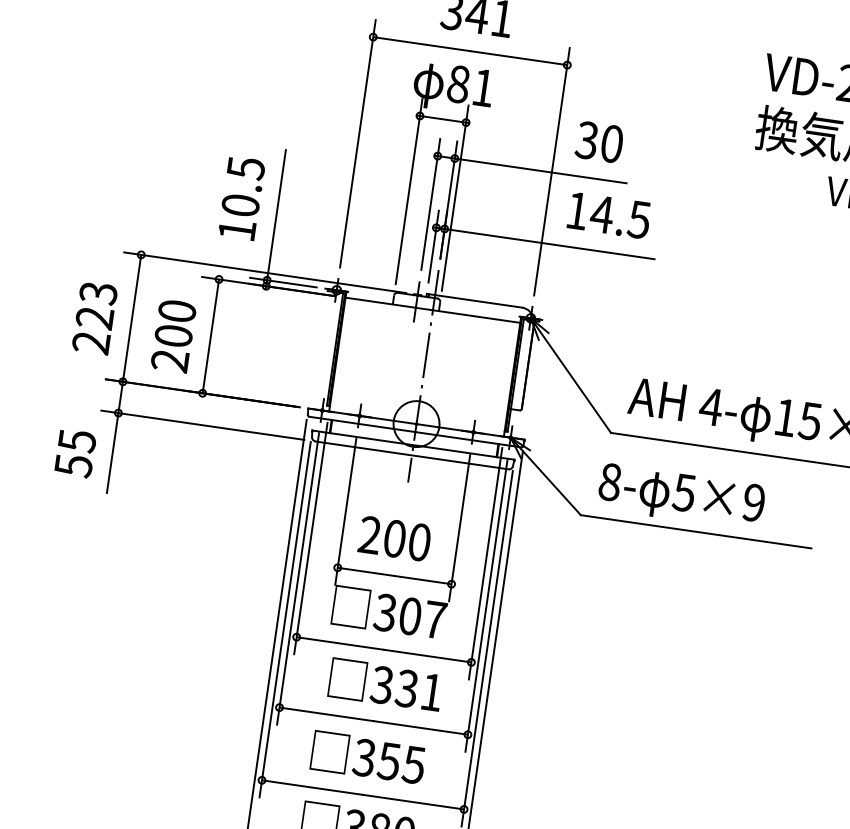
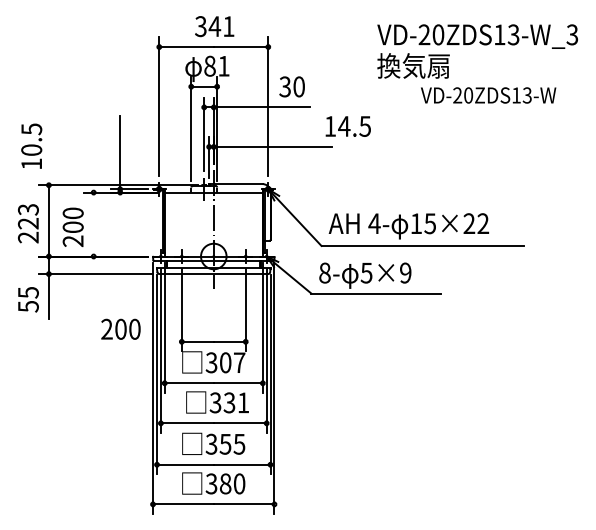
text: (241, 197) -> (31, 145), moved
text: (607, 215) -> (347, 126), moved
line: (210, 336) -> (93, 224), removed
text: (394, 537) -> (120, 328), moved

